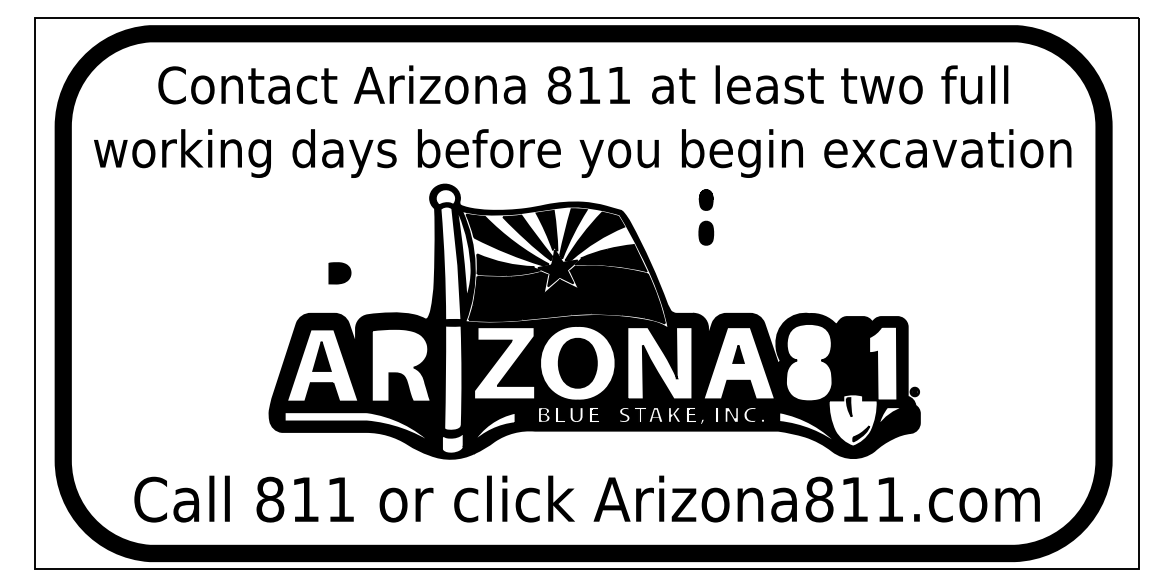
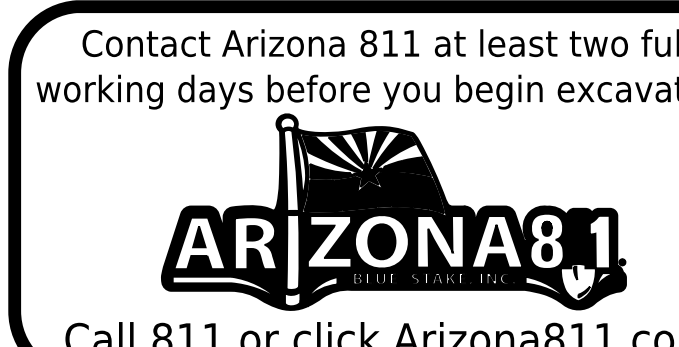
part: (706, 217) -> (547, 241), moved
part: (339, 273) -> (254, 233), moved
part: (738, 354) -> (496, 235), size x1.67

